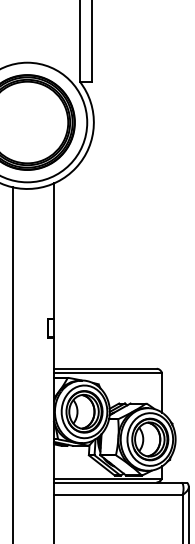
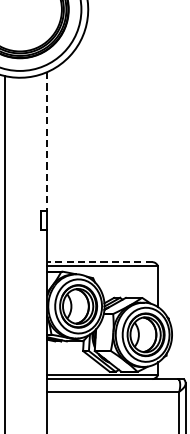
line: (54, 251) -> (47, 141), solid -> dashed
line: (104, 368) -> (99, 261), solid -> dashed

